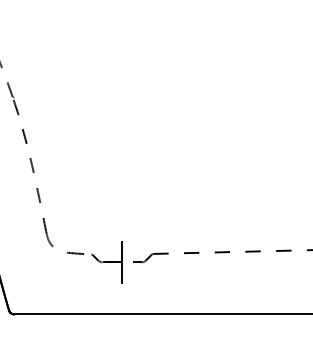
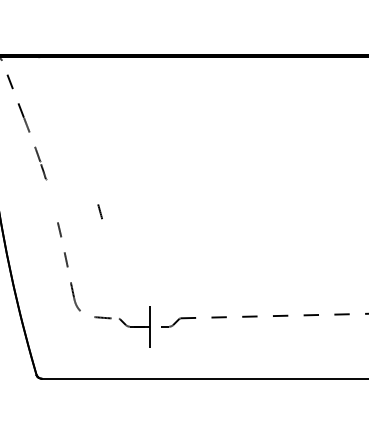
line: (24, 136) -> (99, 211), moved

